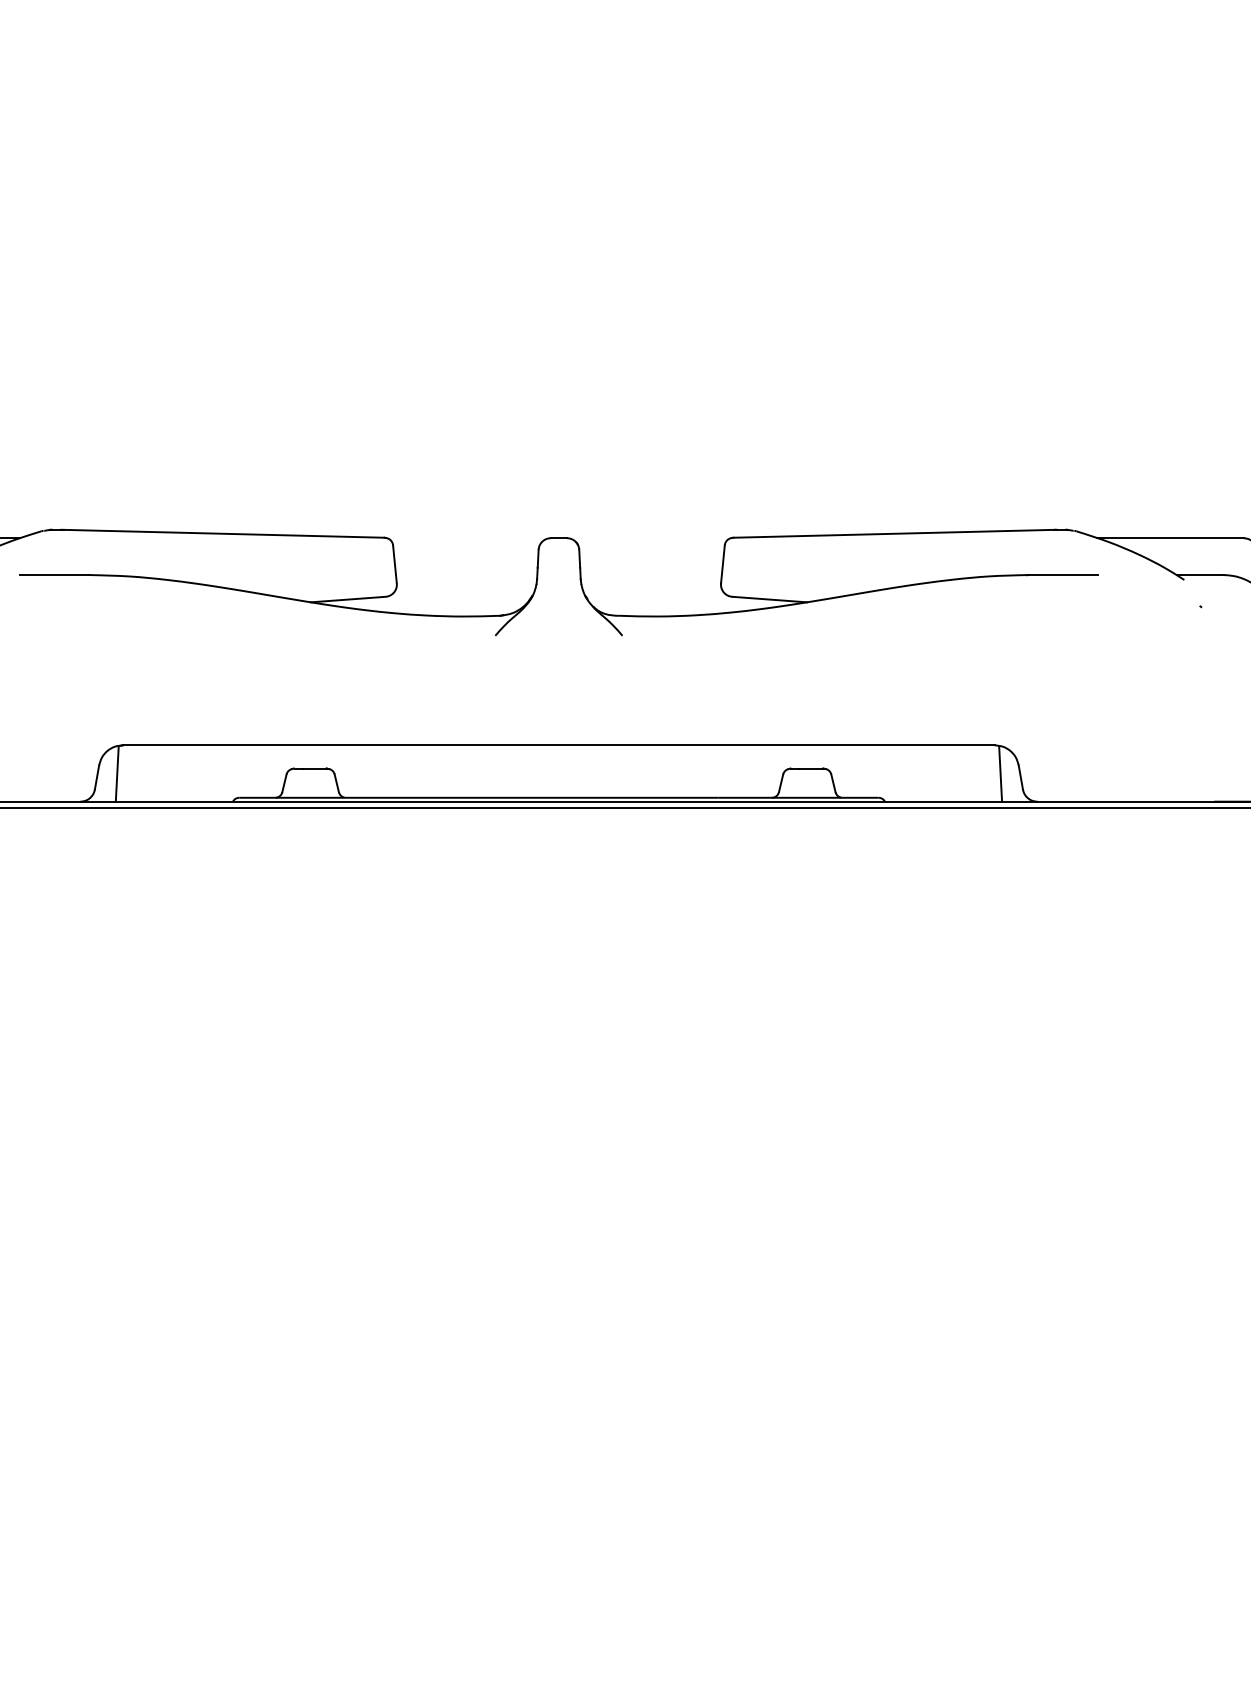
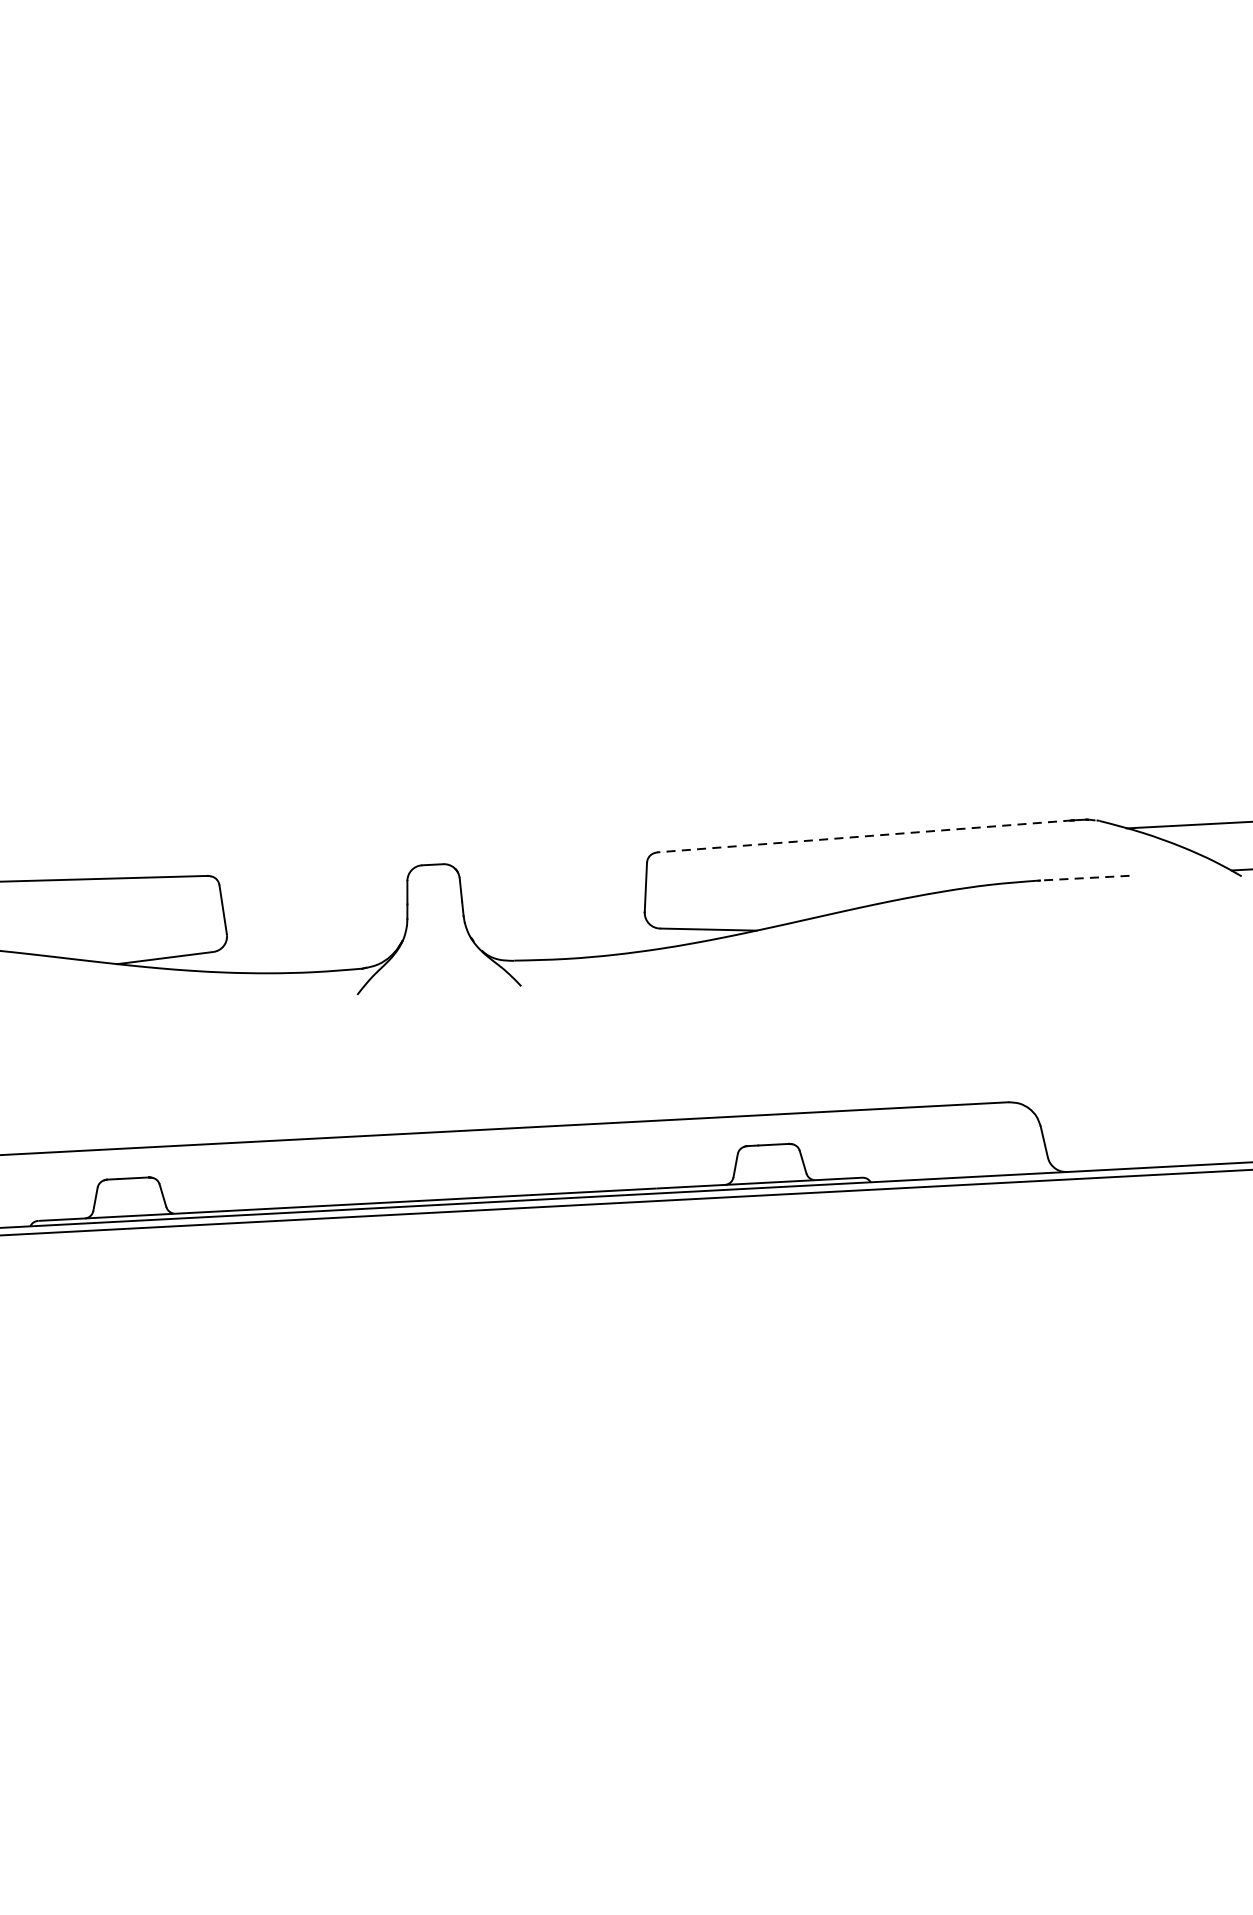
line: (893, 533) -> (863, 836), solid -> dashed
line: (1062, 575) -> (1084, 878), solid -> dashed
line: (1000, 773) -> (1017, 1138), removed

